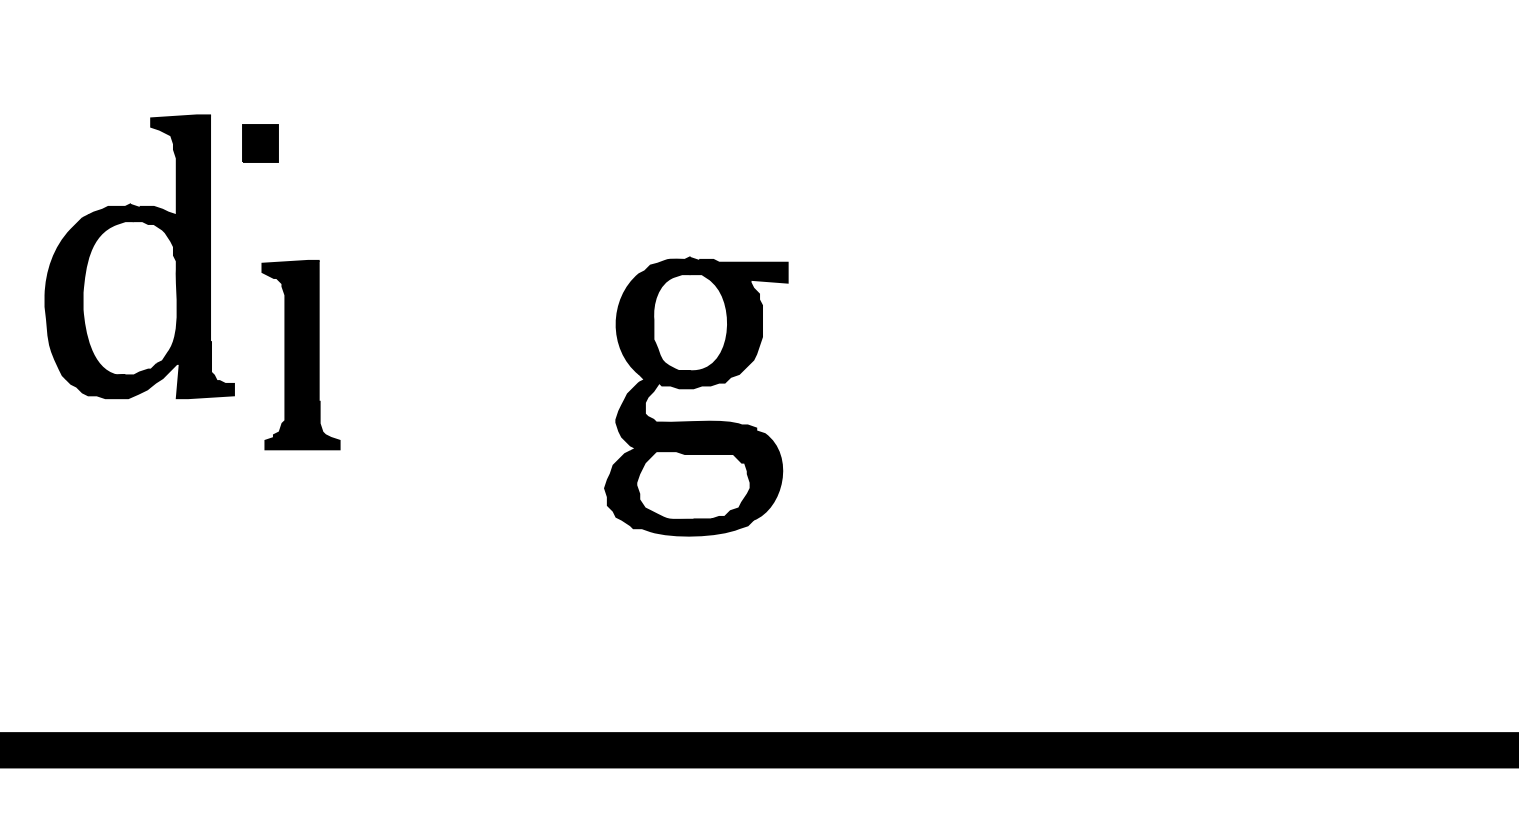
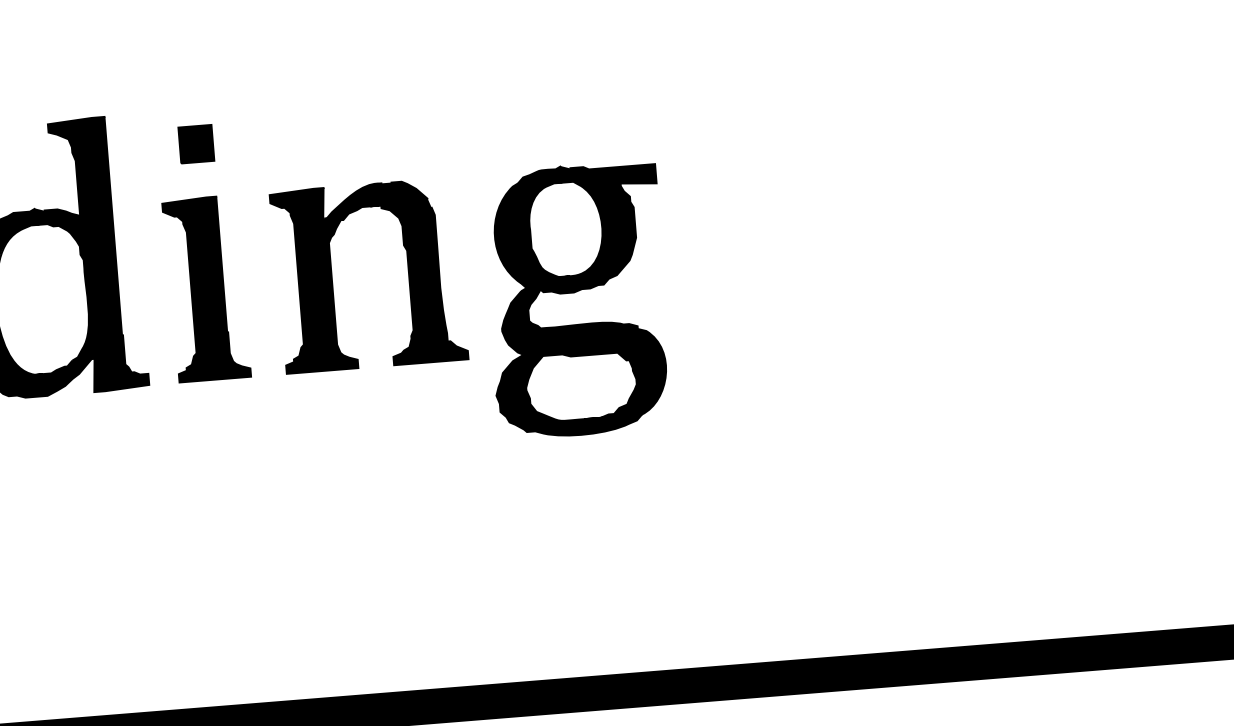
part: (260, 143) -> (196, 144), moved
part: (431, 300) -> (332, 278), added
part: (300, 355) -> (206, 289), moved
part: (693, 389) -> (574, 293), moved

